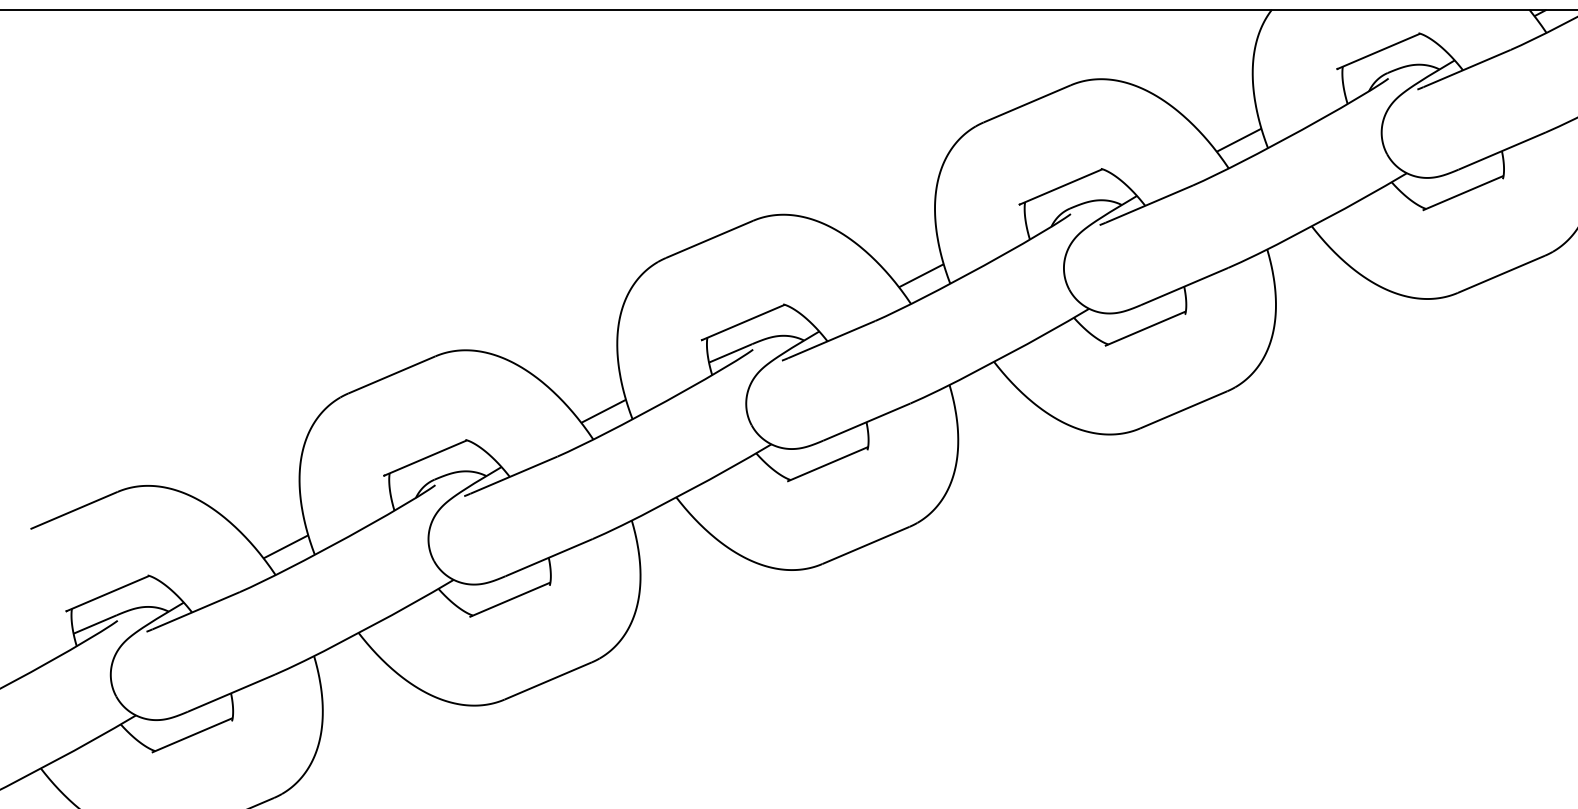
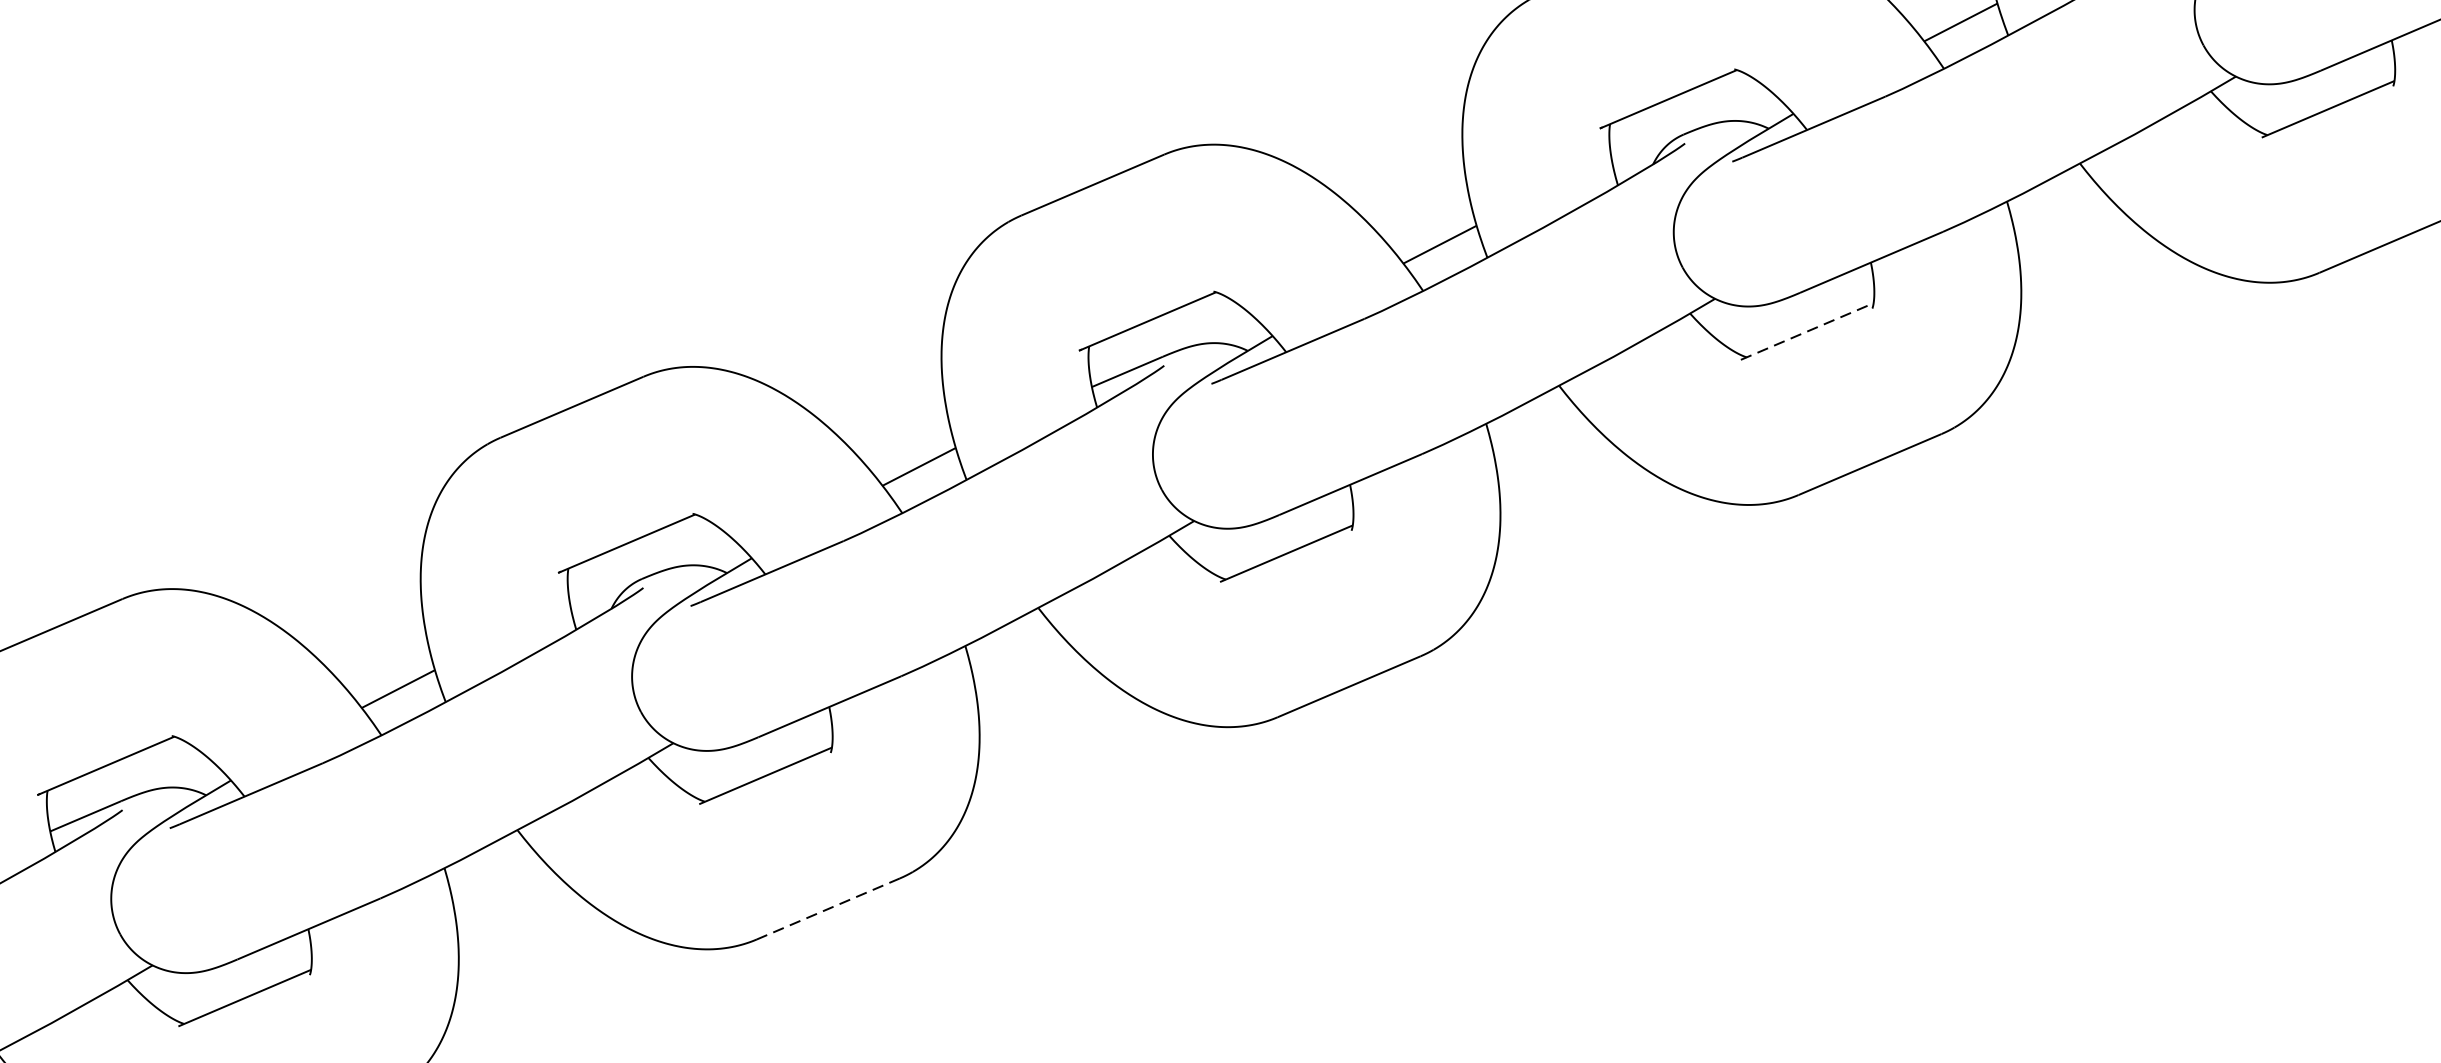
line: (1145, 328) -> (1807, 331), solid -> dashed
line: (547, 681) -> (827, 909), solid -> dashed

